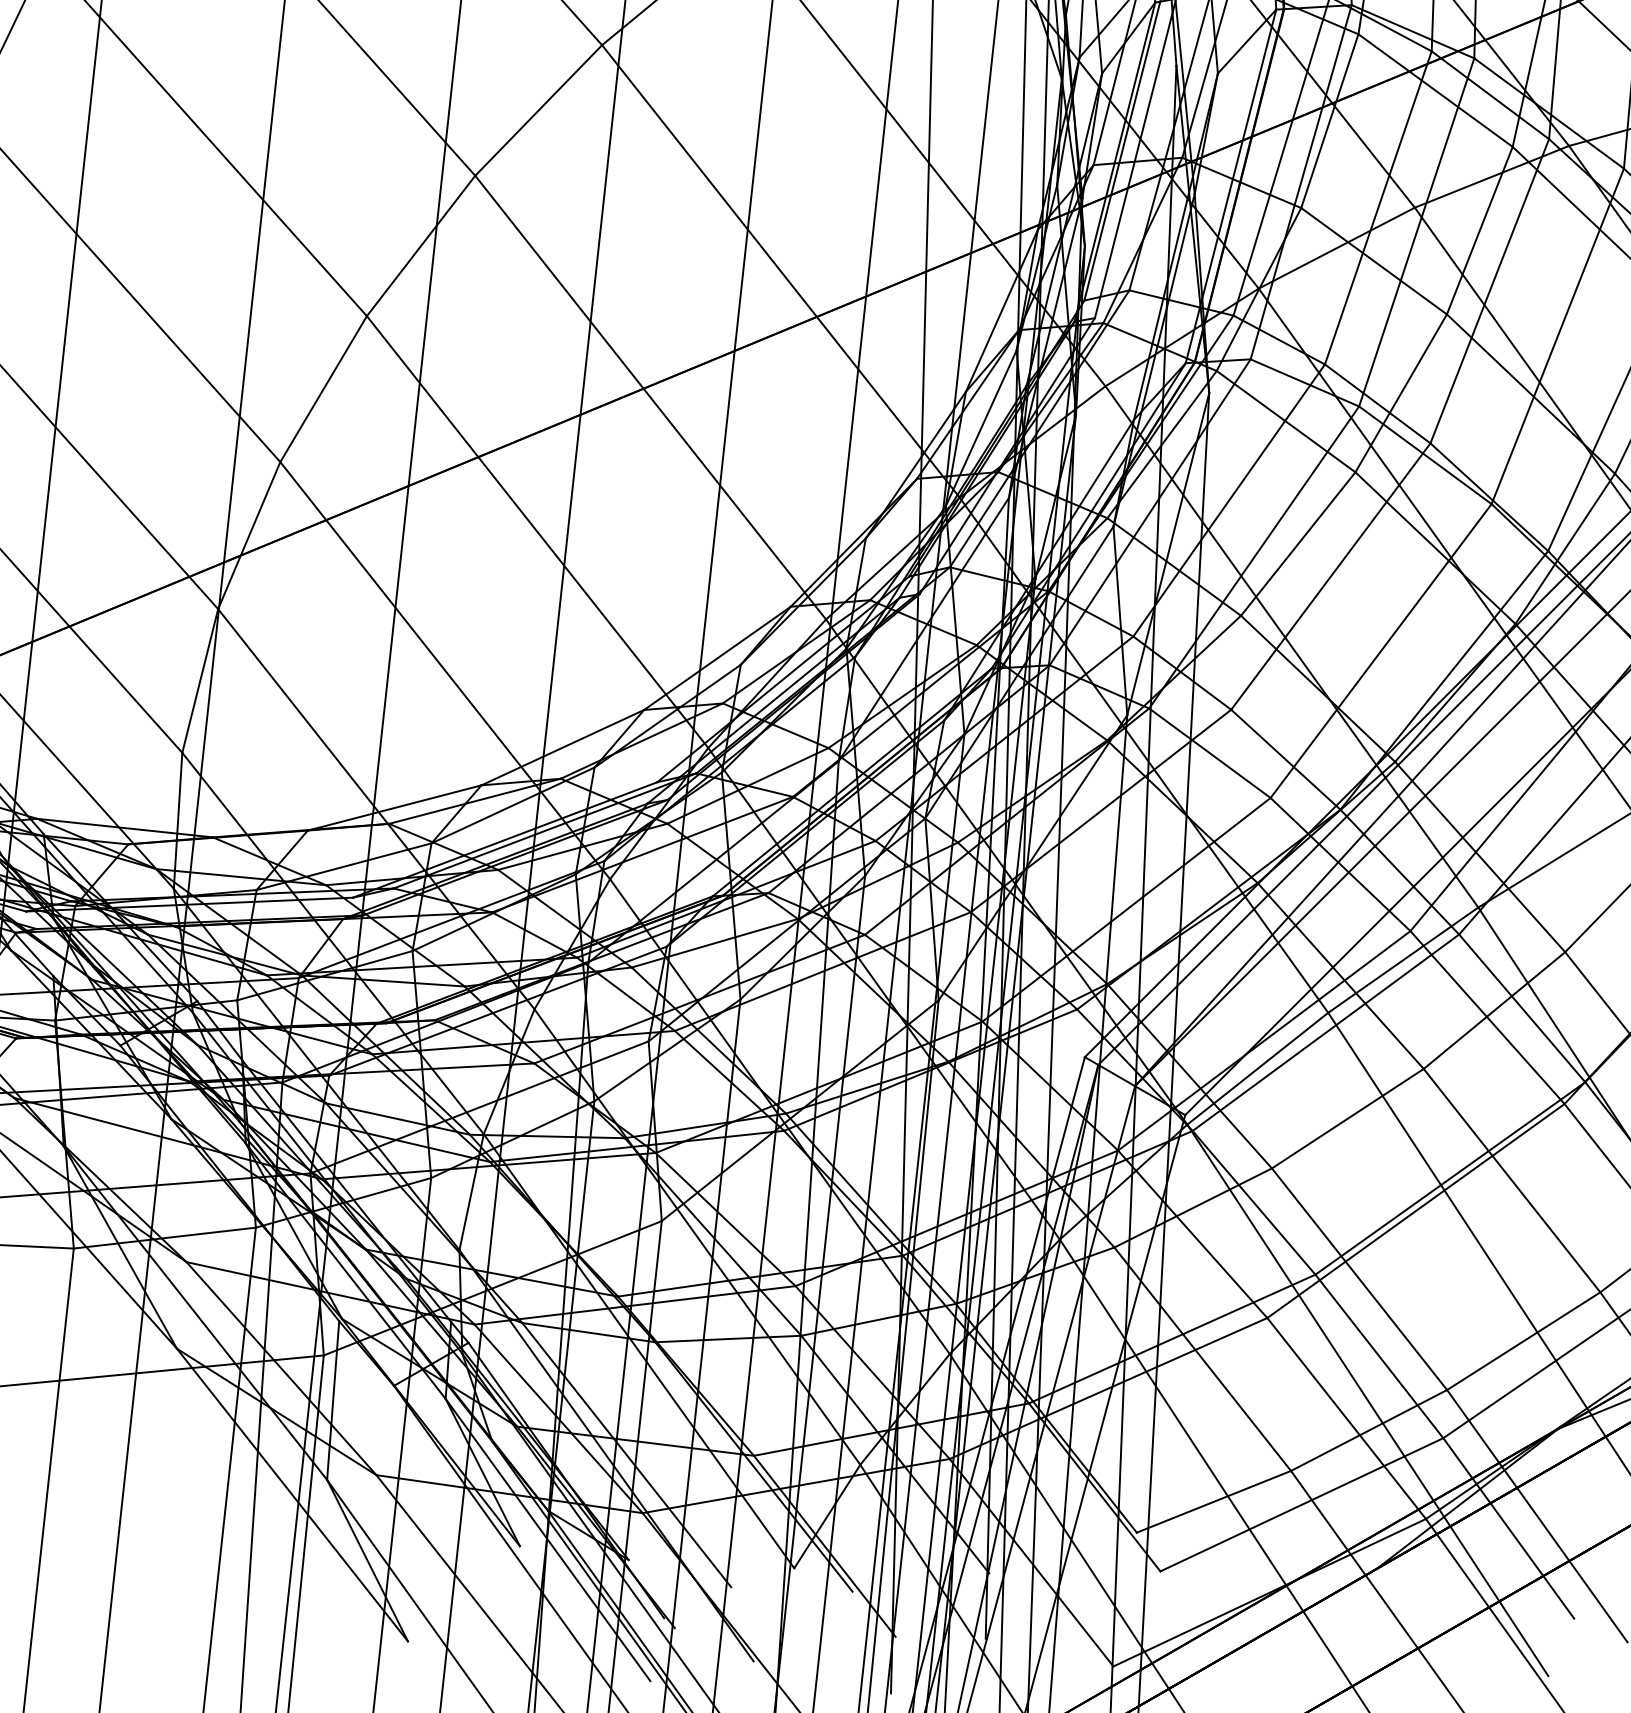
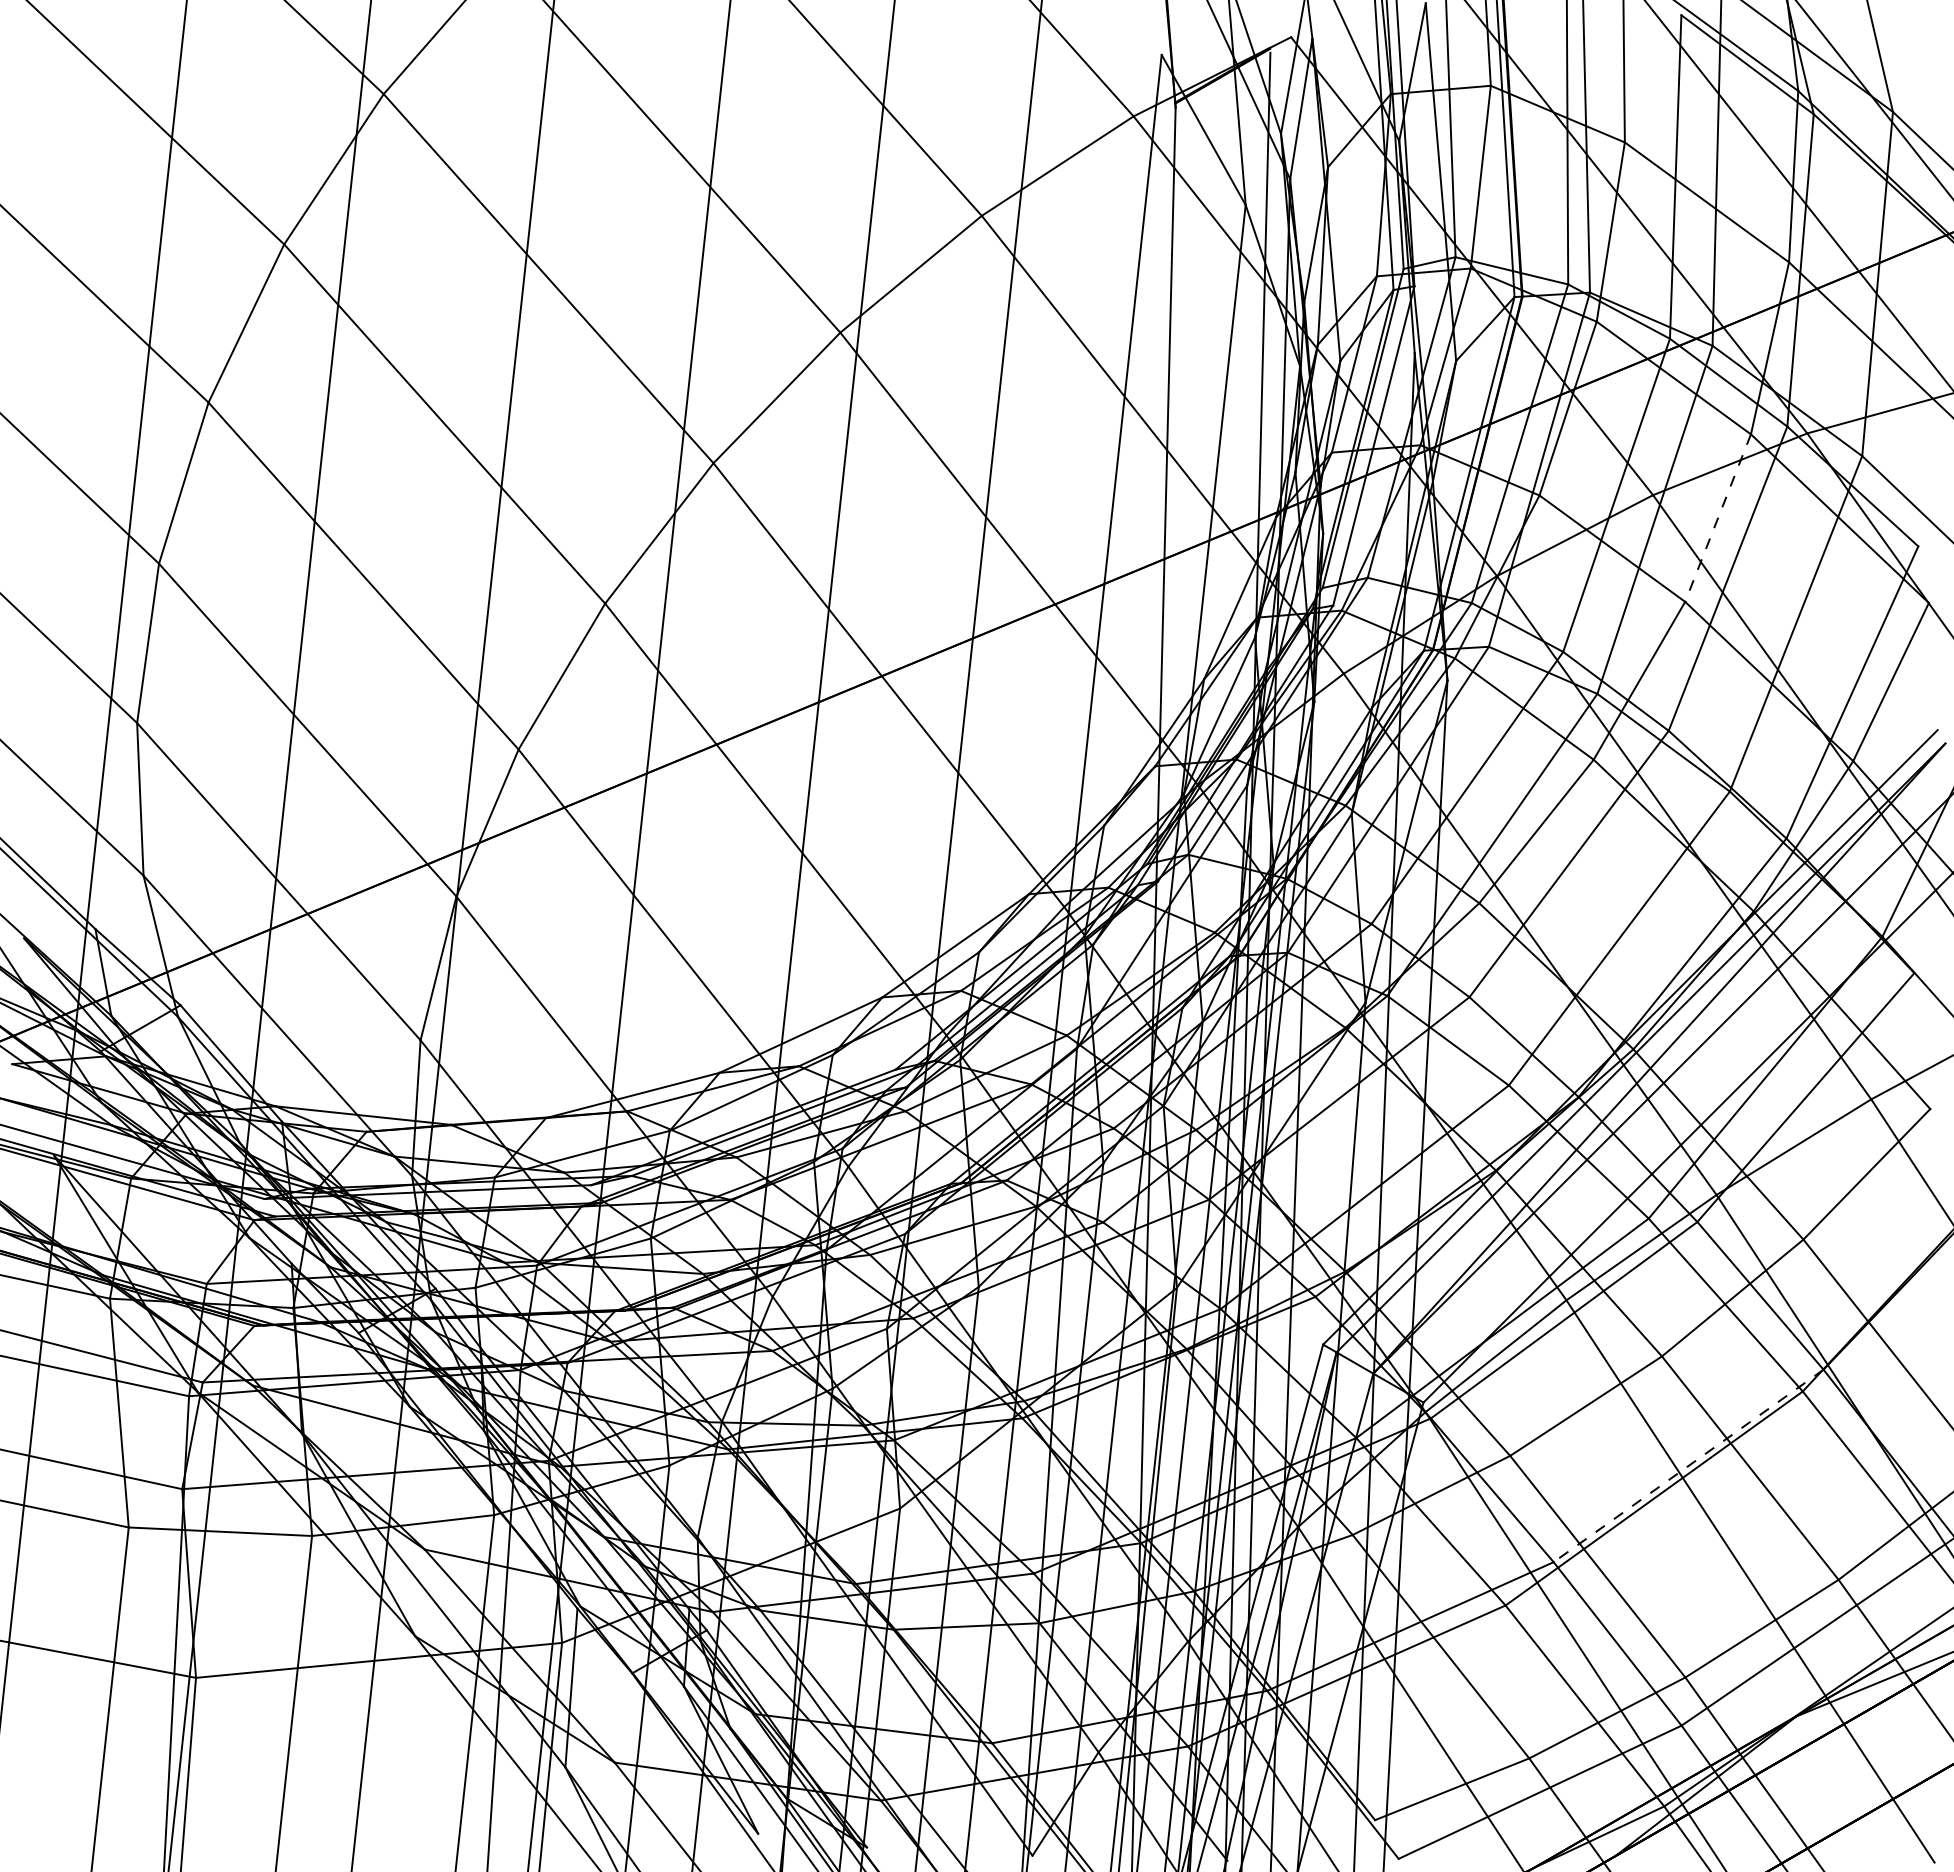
line: (1480, 231) -> (1718, 518), solid -> dashed
line: (1450, 1178) -> (1688, 1465), solid -> dashed

